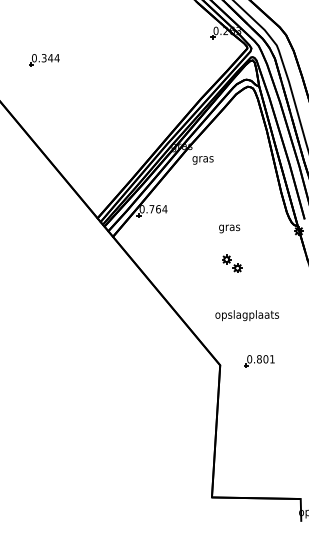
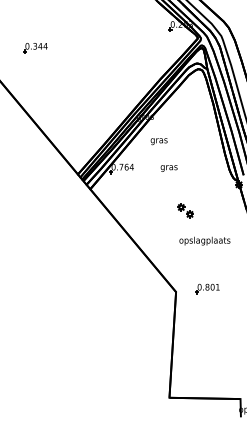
text: (202, 160) -> (158, 141), moved
text: (229, 228) -> (169, 168), moved
text: (246, 315) -> (204, 241), moved

